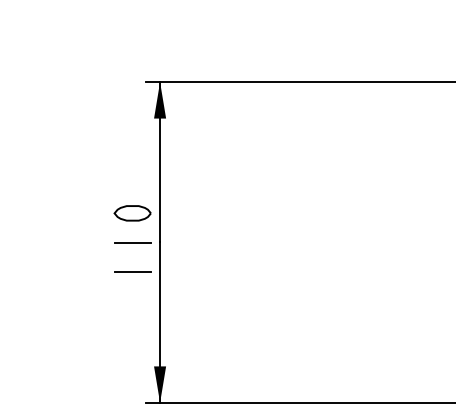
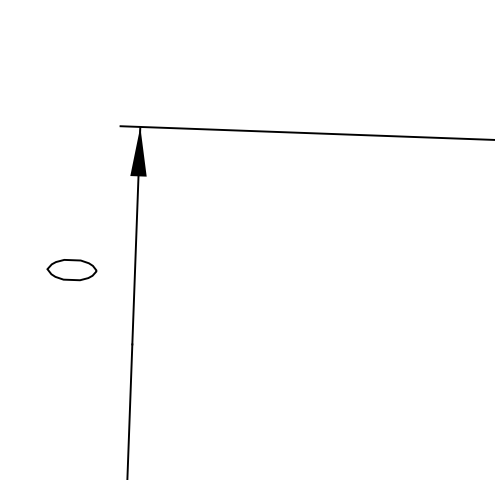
part: (132, 213) -> (71, 270), moved
line: (132, 242) -> (94, 343), removed
line: (132, 271) -> (93, 382), removed

